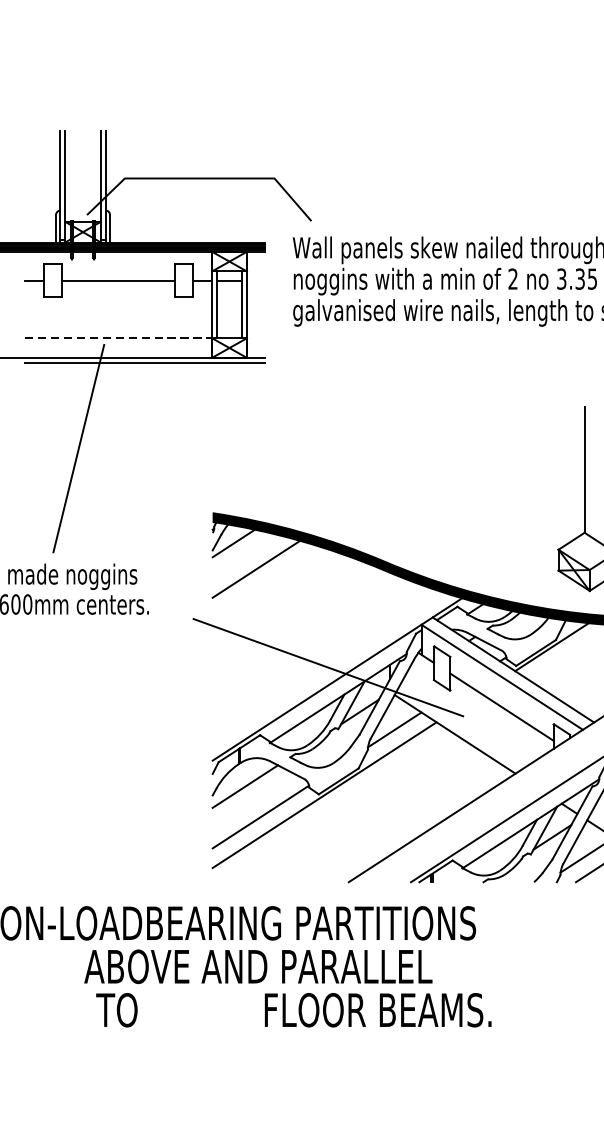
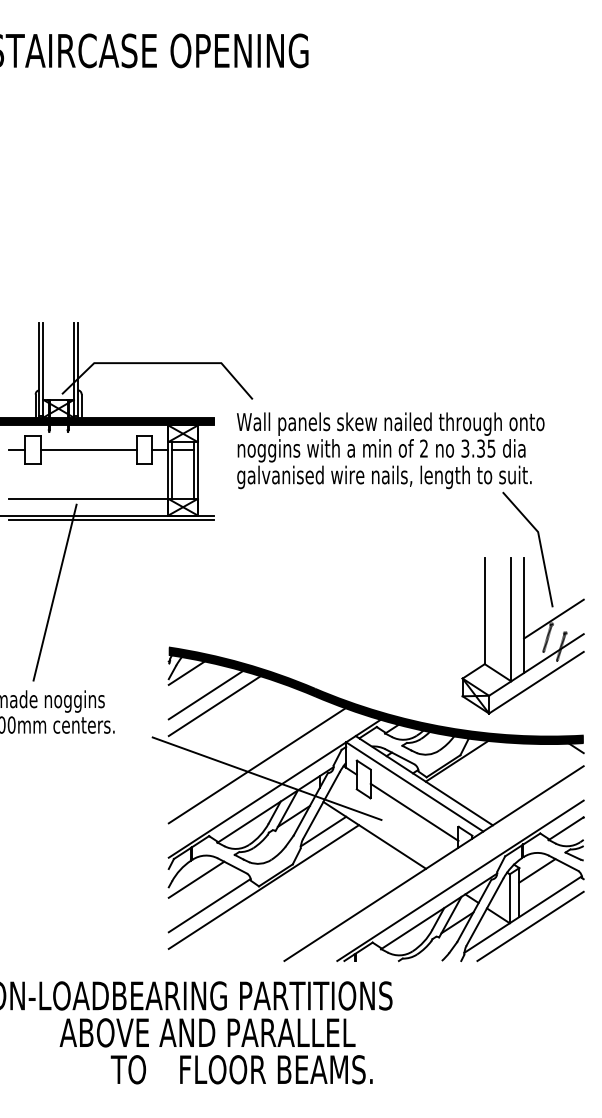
line: (119, 337) -> (89, 498), dashed -> solid
line: (266, 582) -> (214, 706), added
line: (315, 652) -> (256, 765), added
text: (115, 1009) -> (127, 1069), moved
text: (378, 1009) -> (276, 1069), moved

